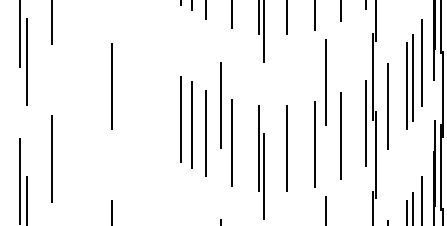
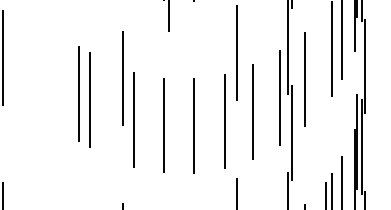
line: (406, 85) -> (325, 56), removed
line: (205, 133) -> (105, 109), removed
line: (263, 176) -> (168, 156), removed

